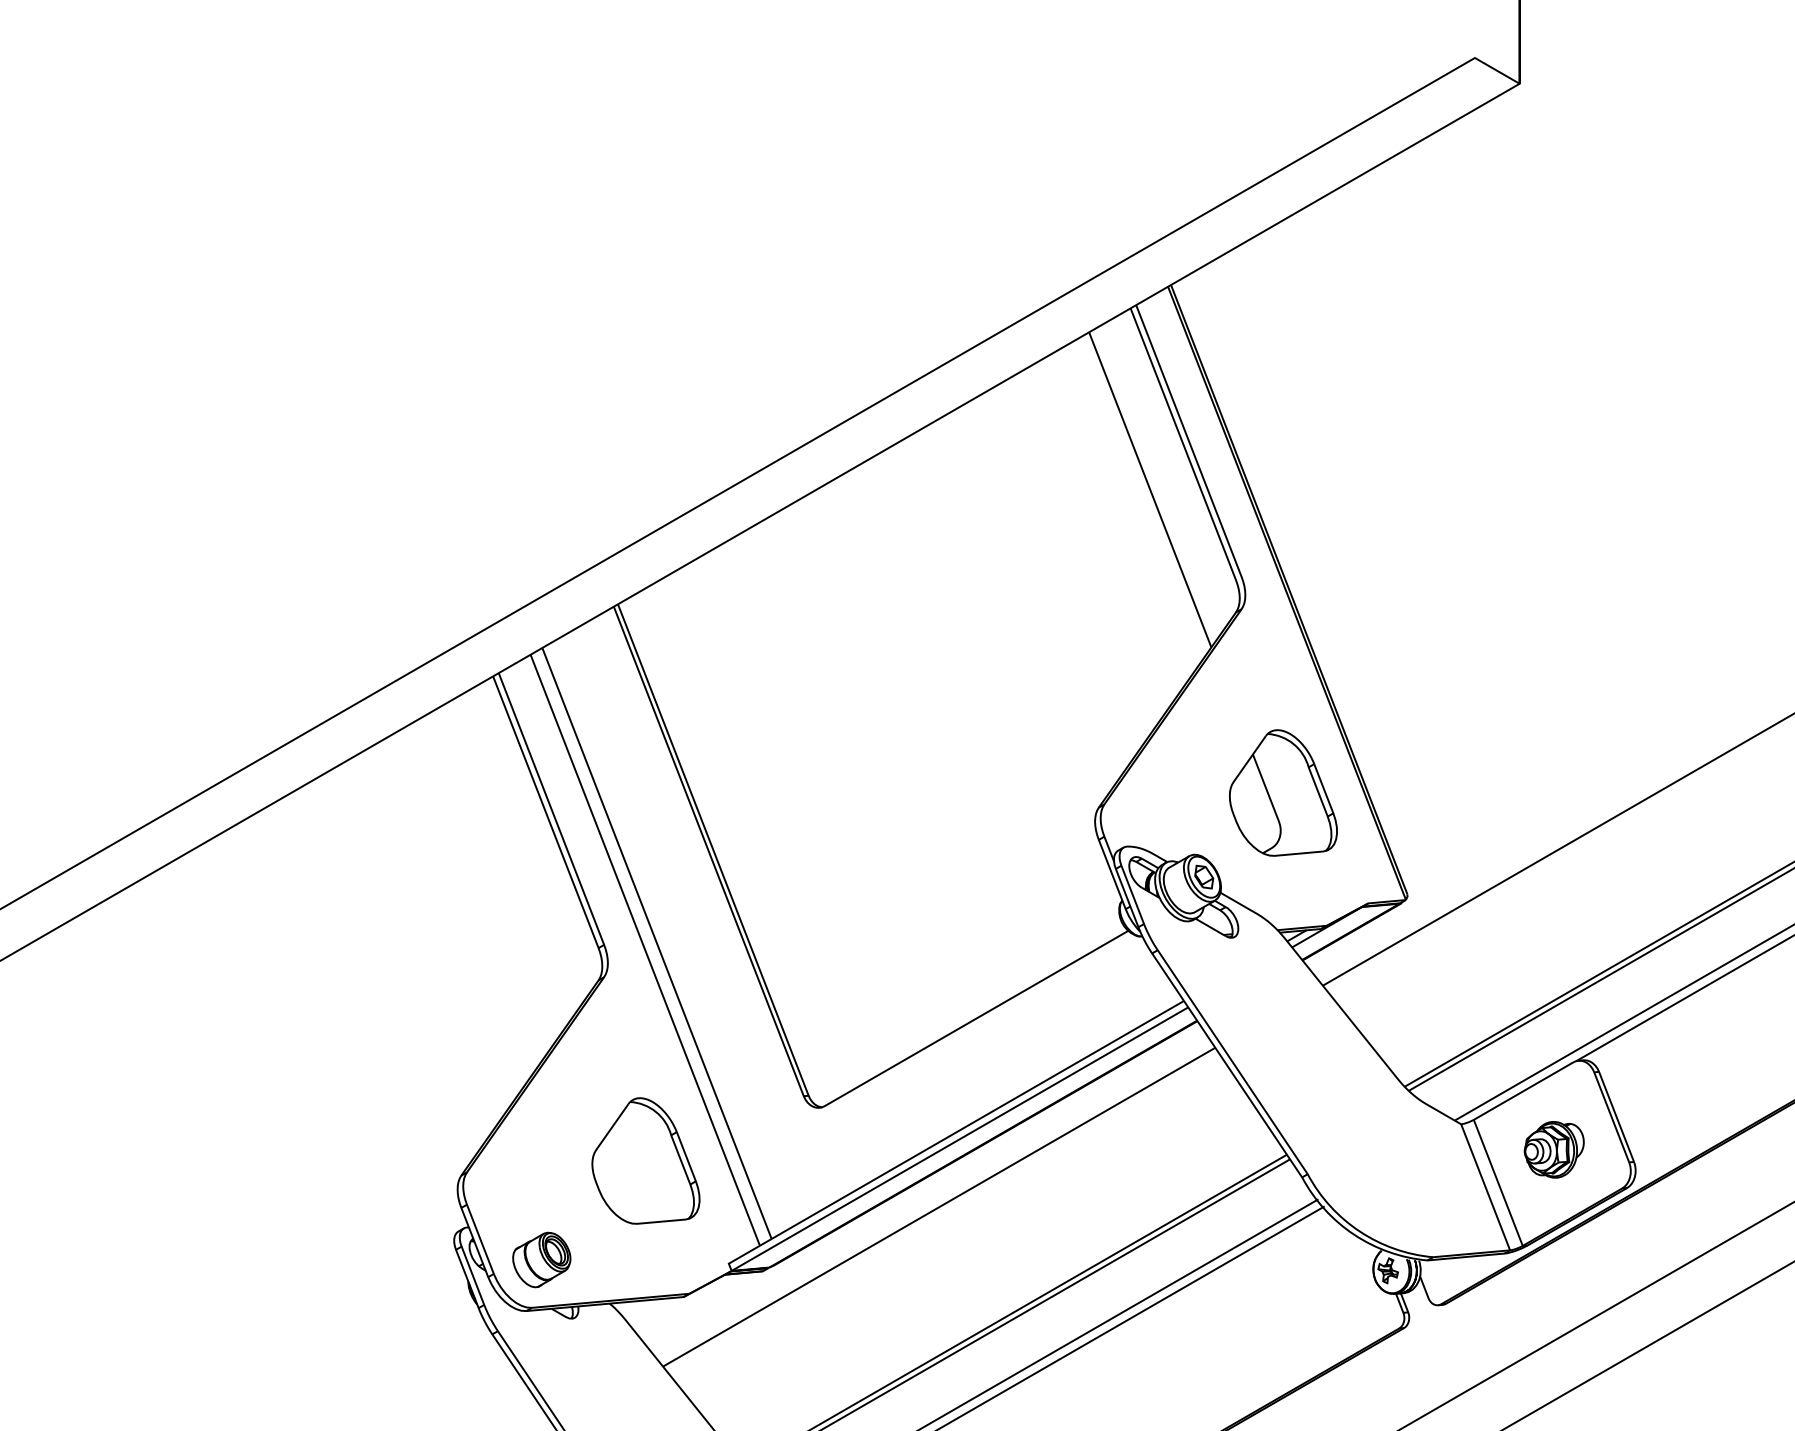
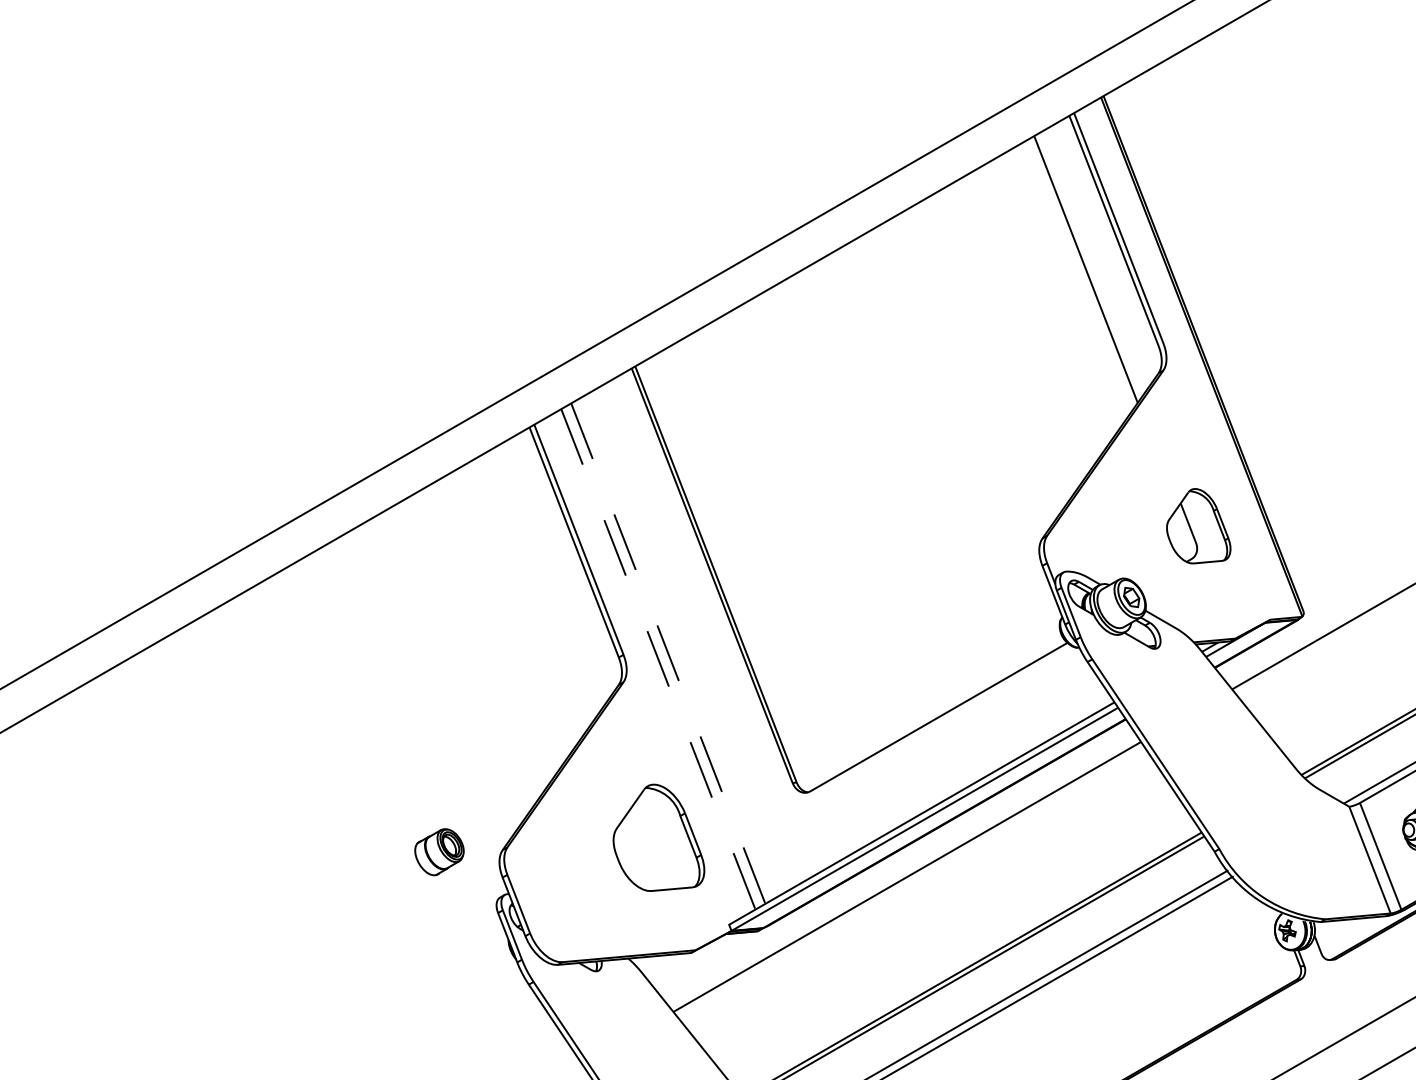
part: (1283, 792) -> (1198, 525), size x0.7
line: (657, 943) -> (668, 653), solid -> dashed
line: (645, 950) -> (658, 659), solid -> dashed
part: (541, 1259) -> (439, 851), moved

